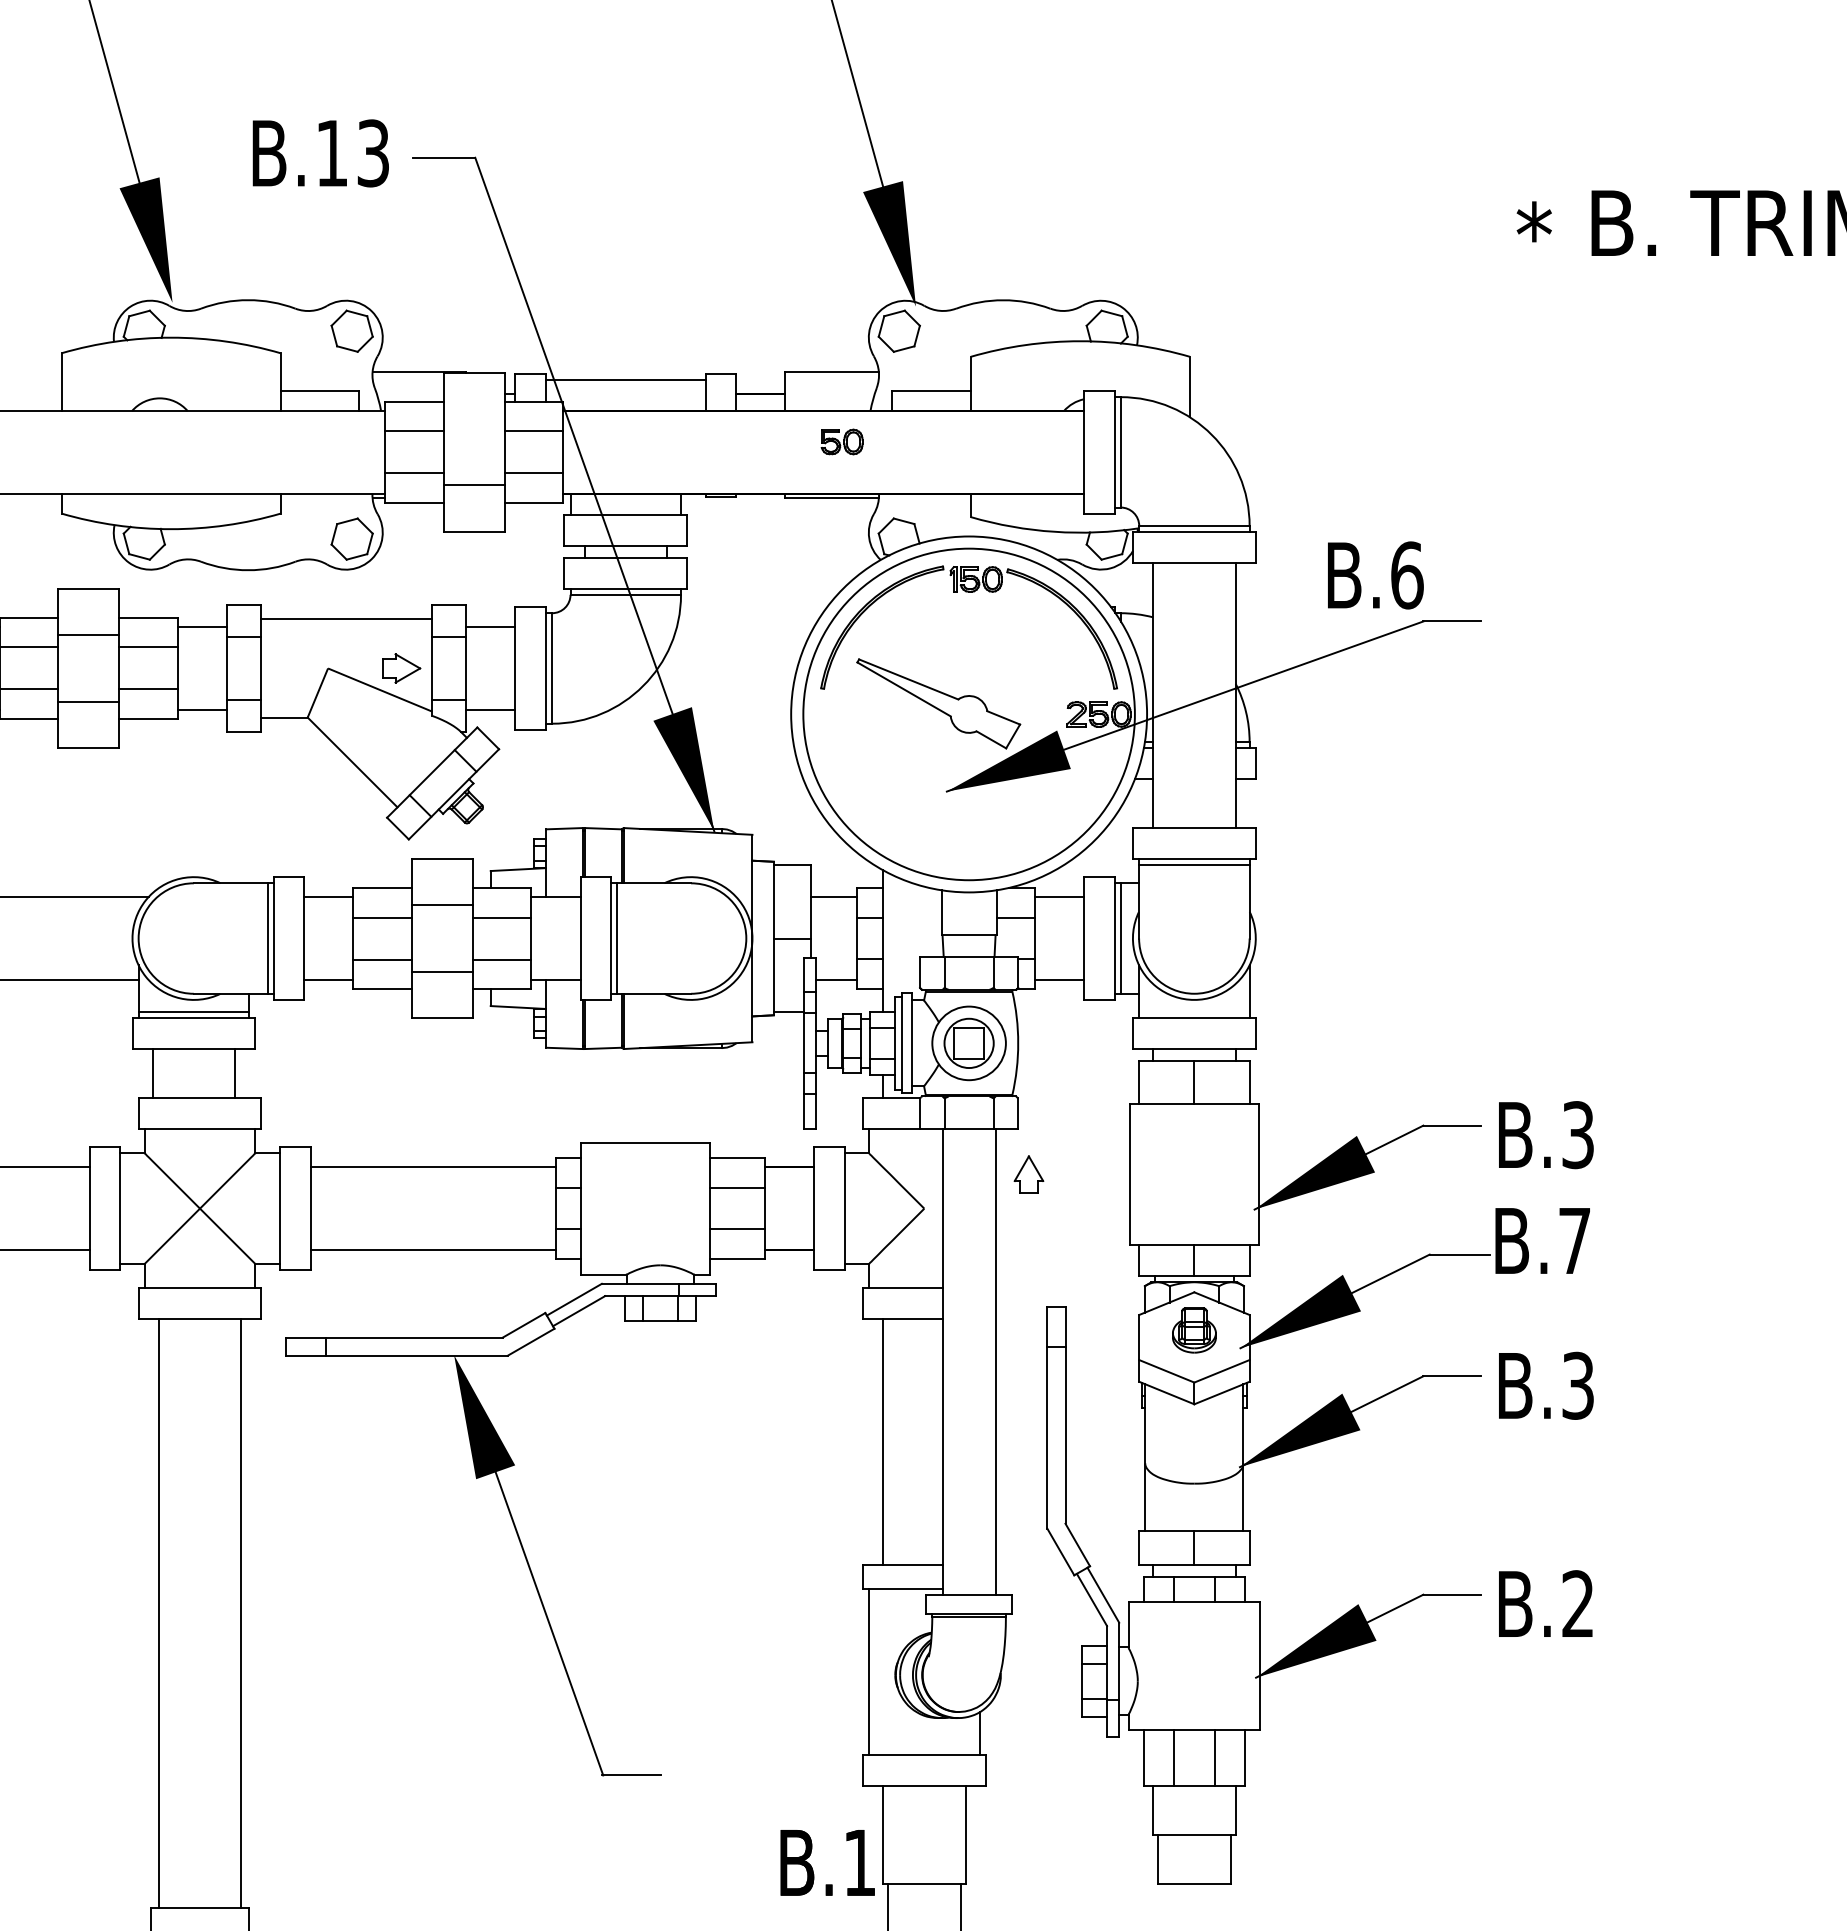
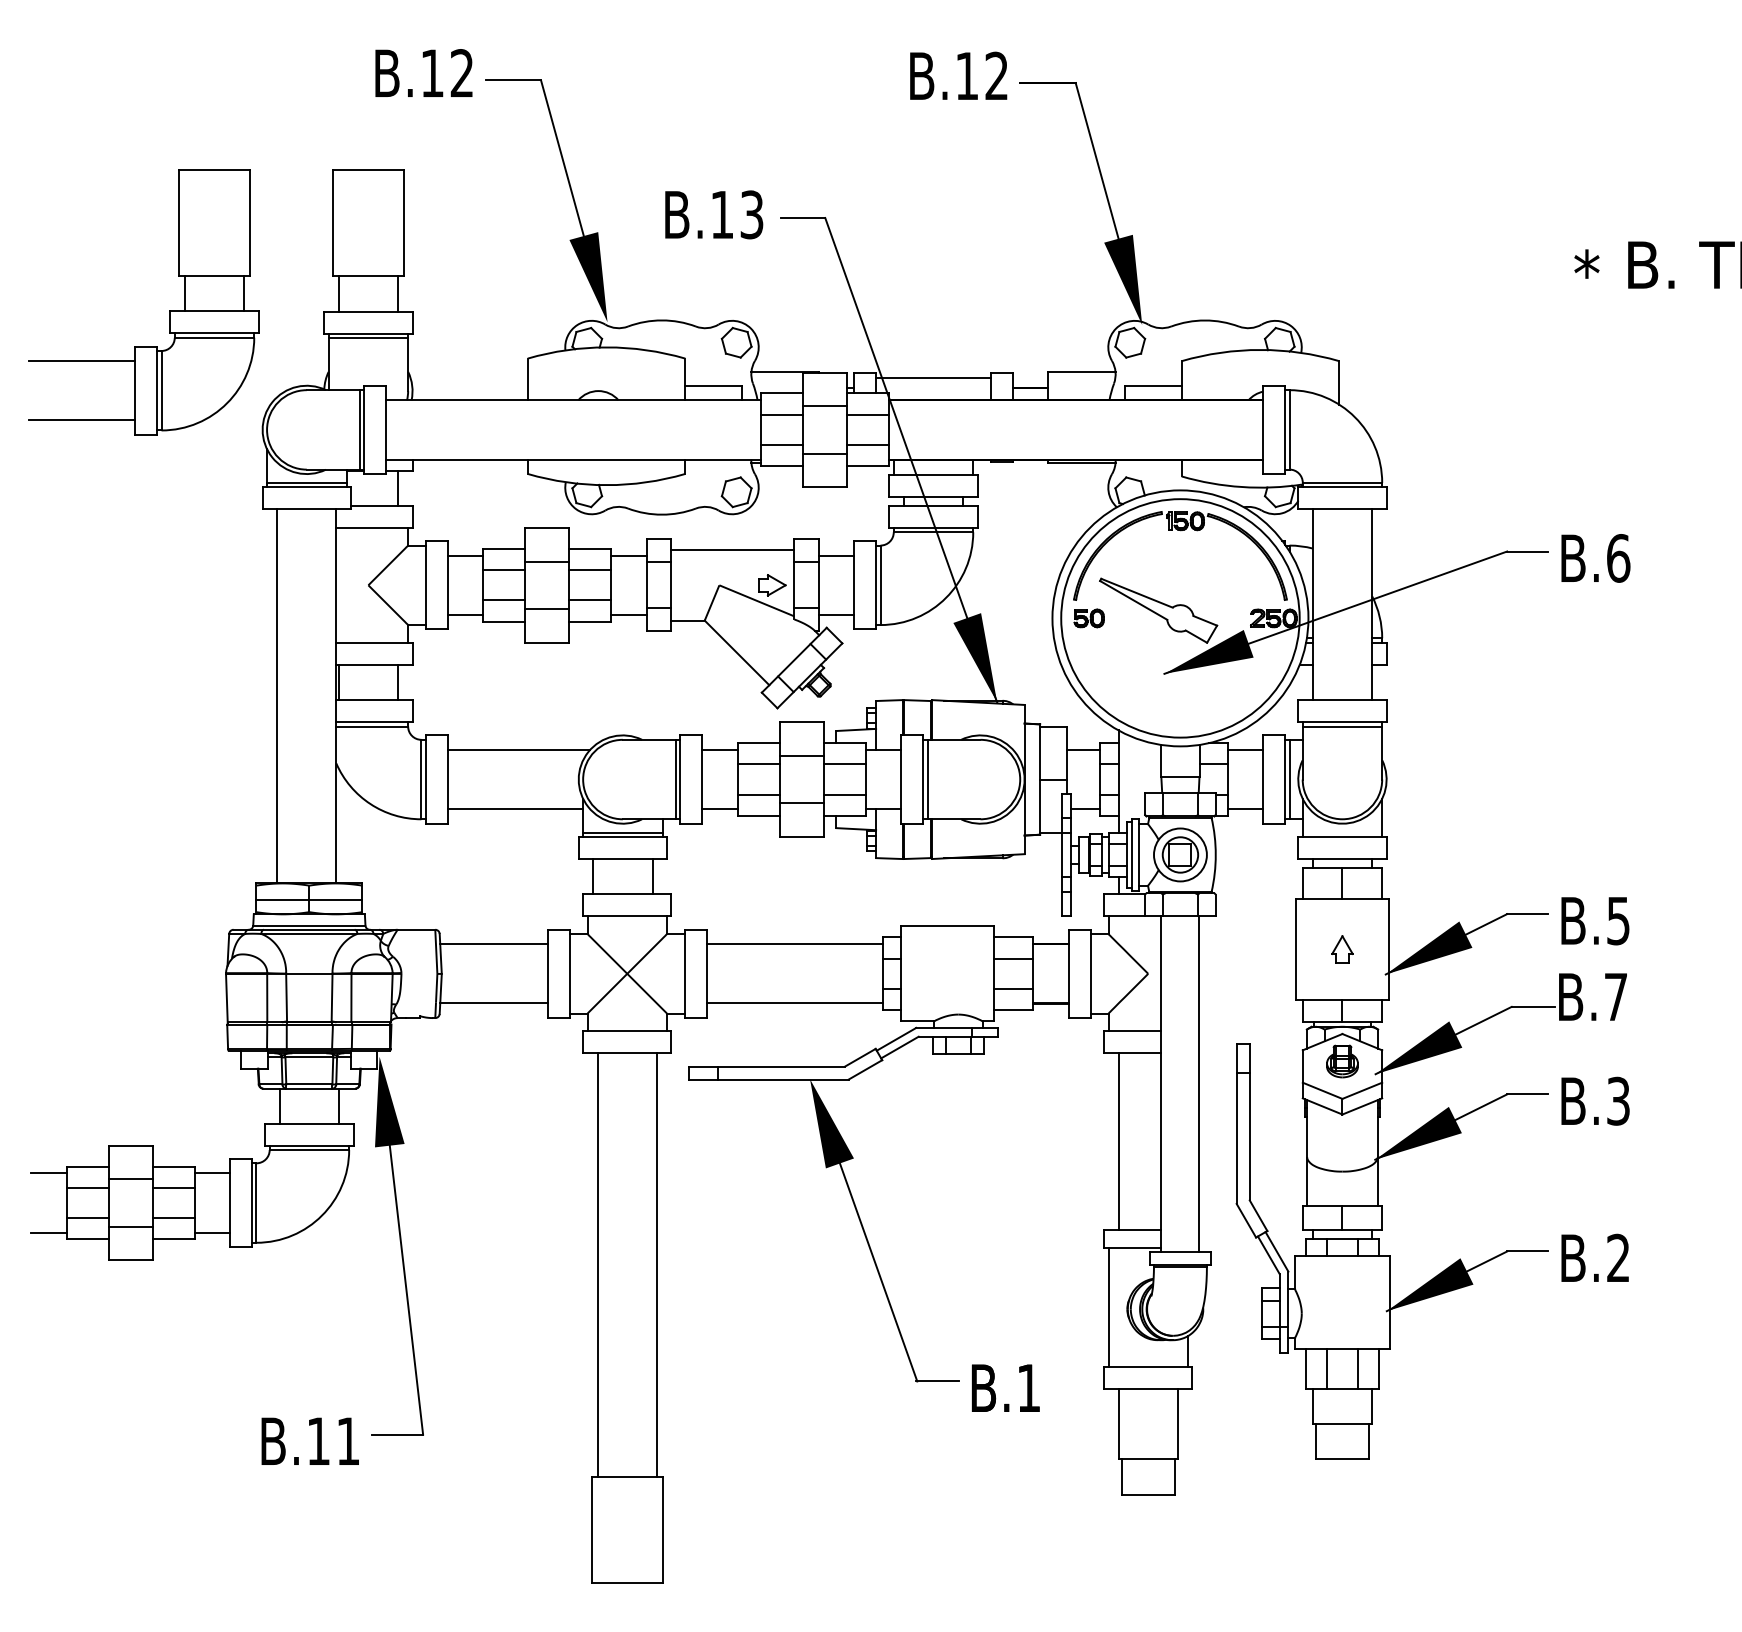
line: (474, 419) -> (824, 406), added
part: (841, 442) -> (1088, 618), moved
text: (1375, 575) -> (1595, 558), moved
text: (1578, 1134) -> (1618, 920), B.3 -> B.5
part: (1028, 1174) -> (1342, 949), moved
text: (827, 1861) -> (1005, 1387), moved

